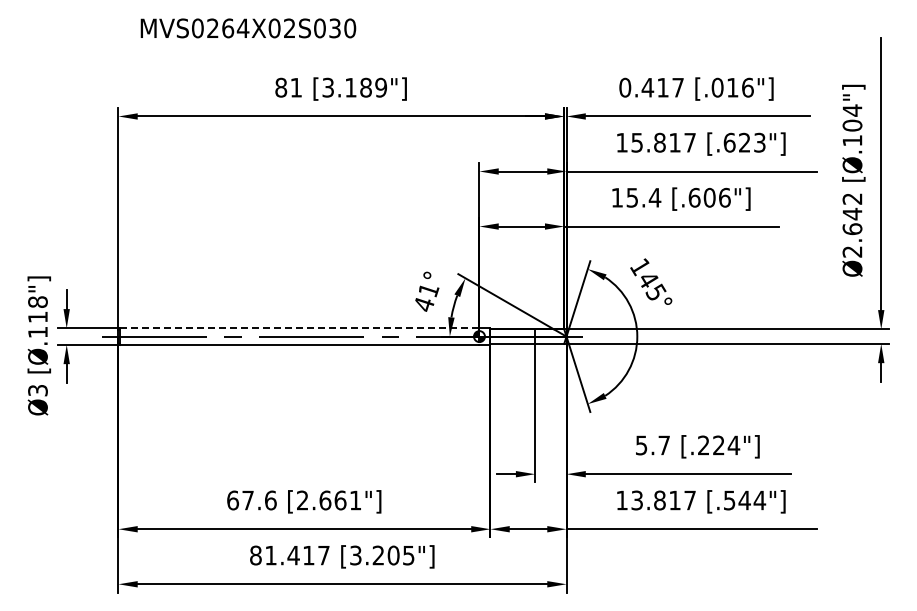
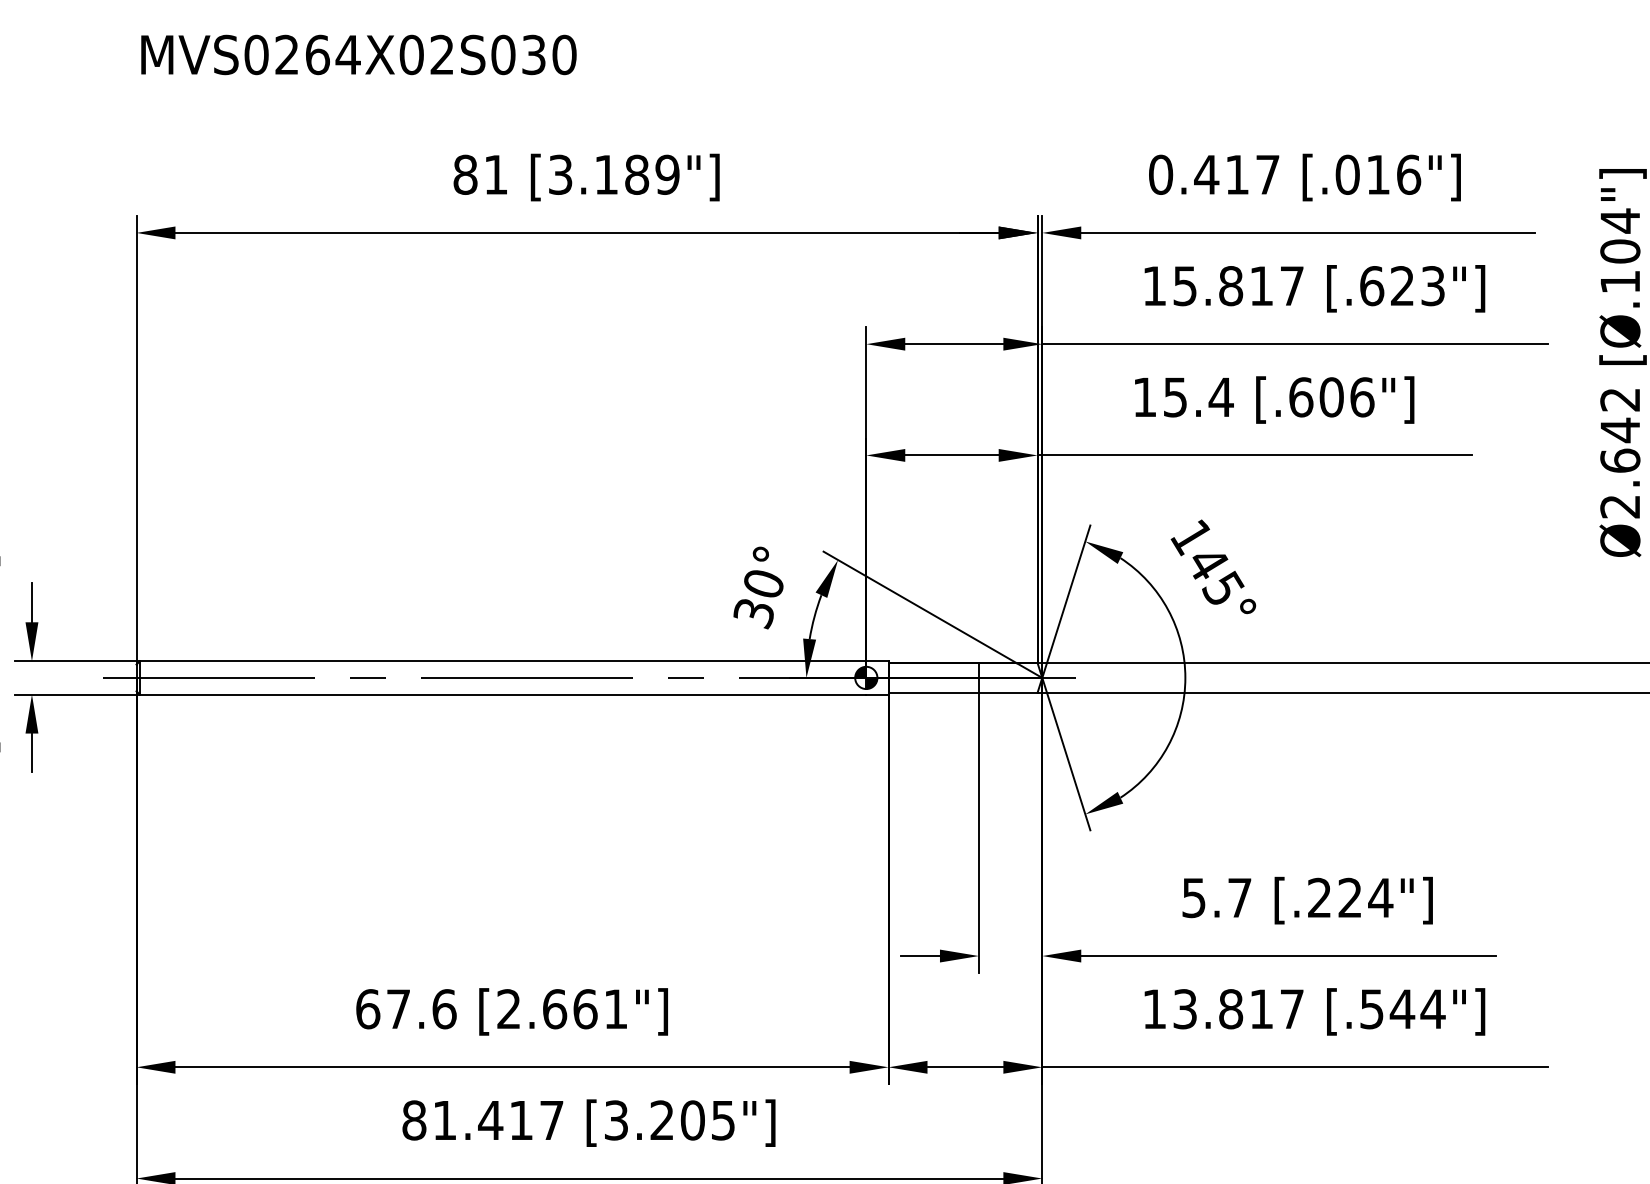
text: (248, 28) -> (358, 55), moved
text: (426, 297) -> (759, 598), 41° -> 30°
line: (299, 328) -> (502, 661), dashed -> solid

